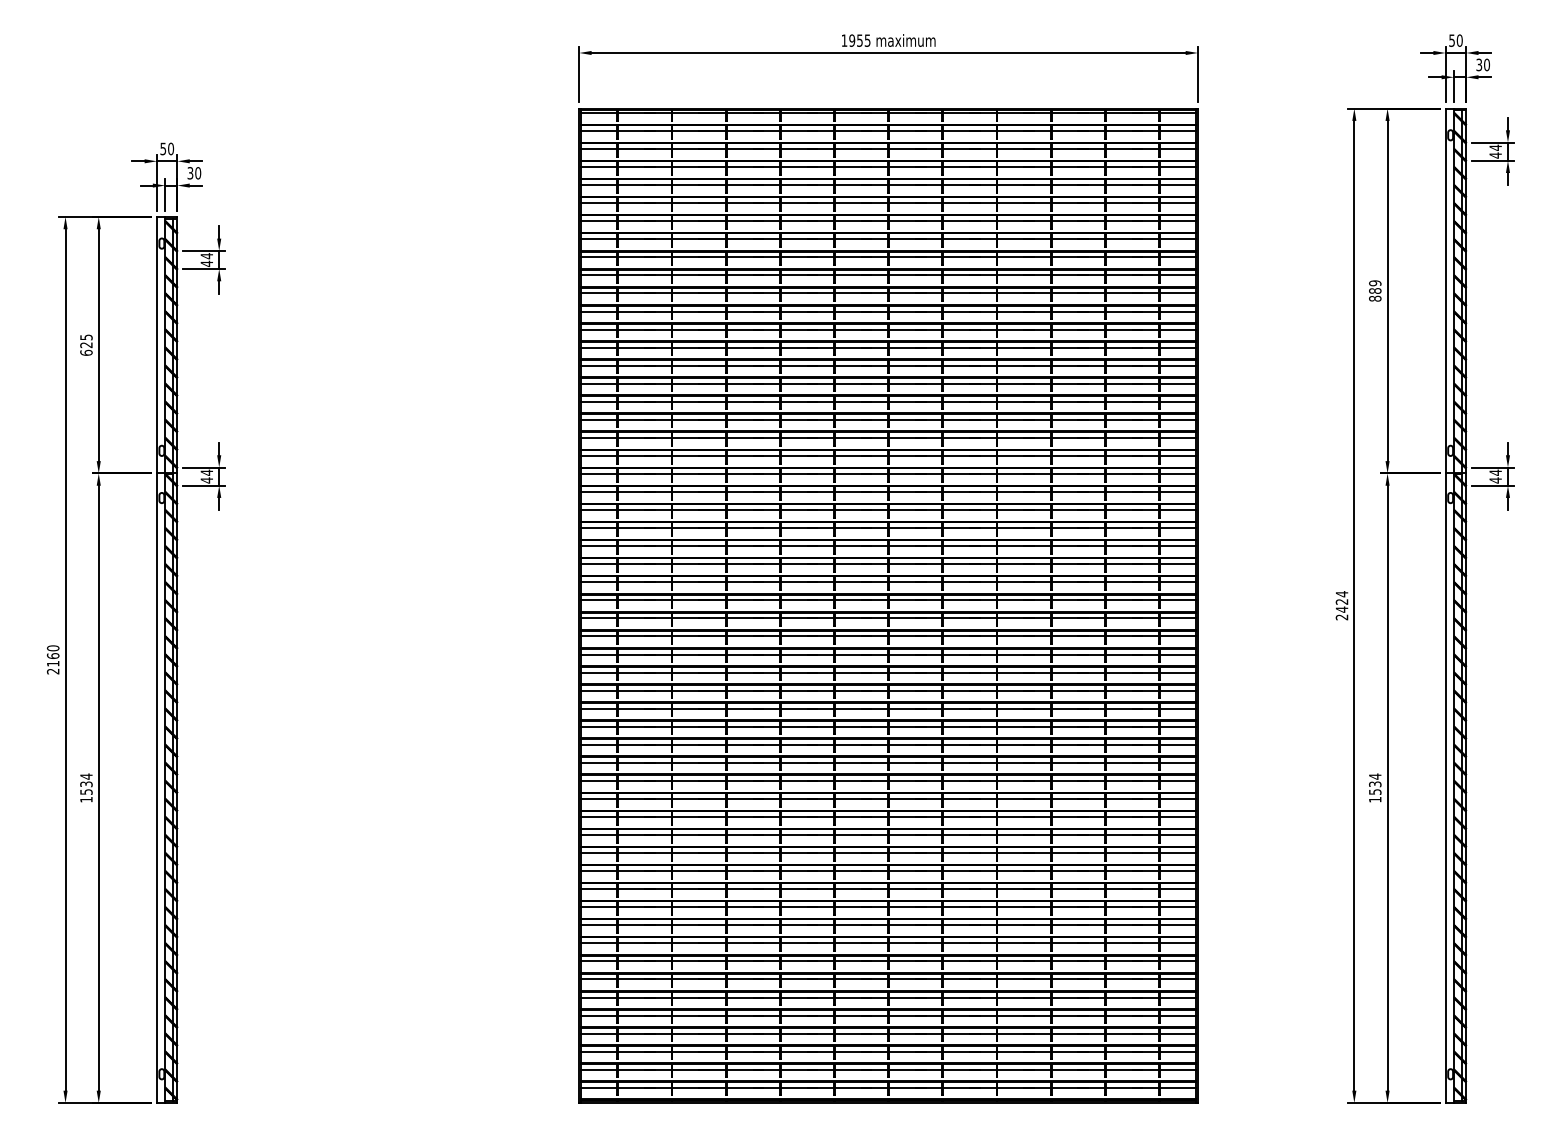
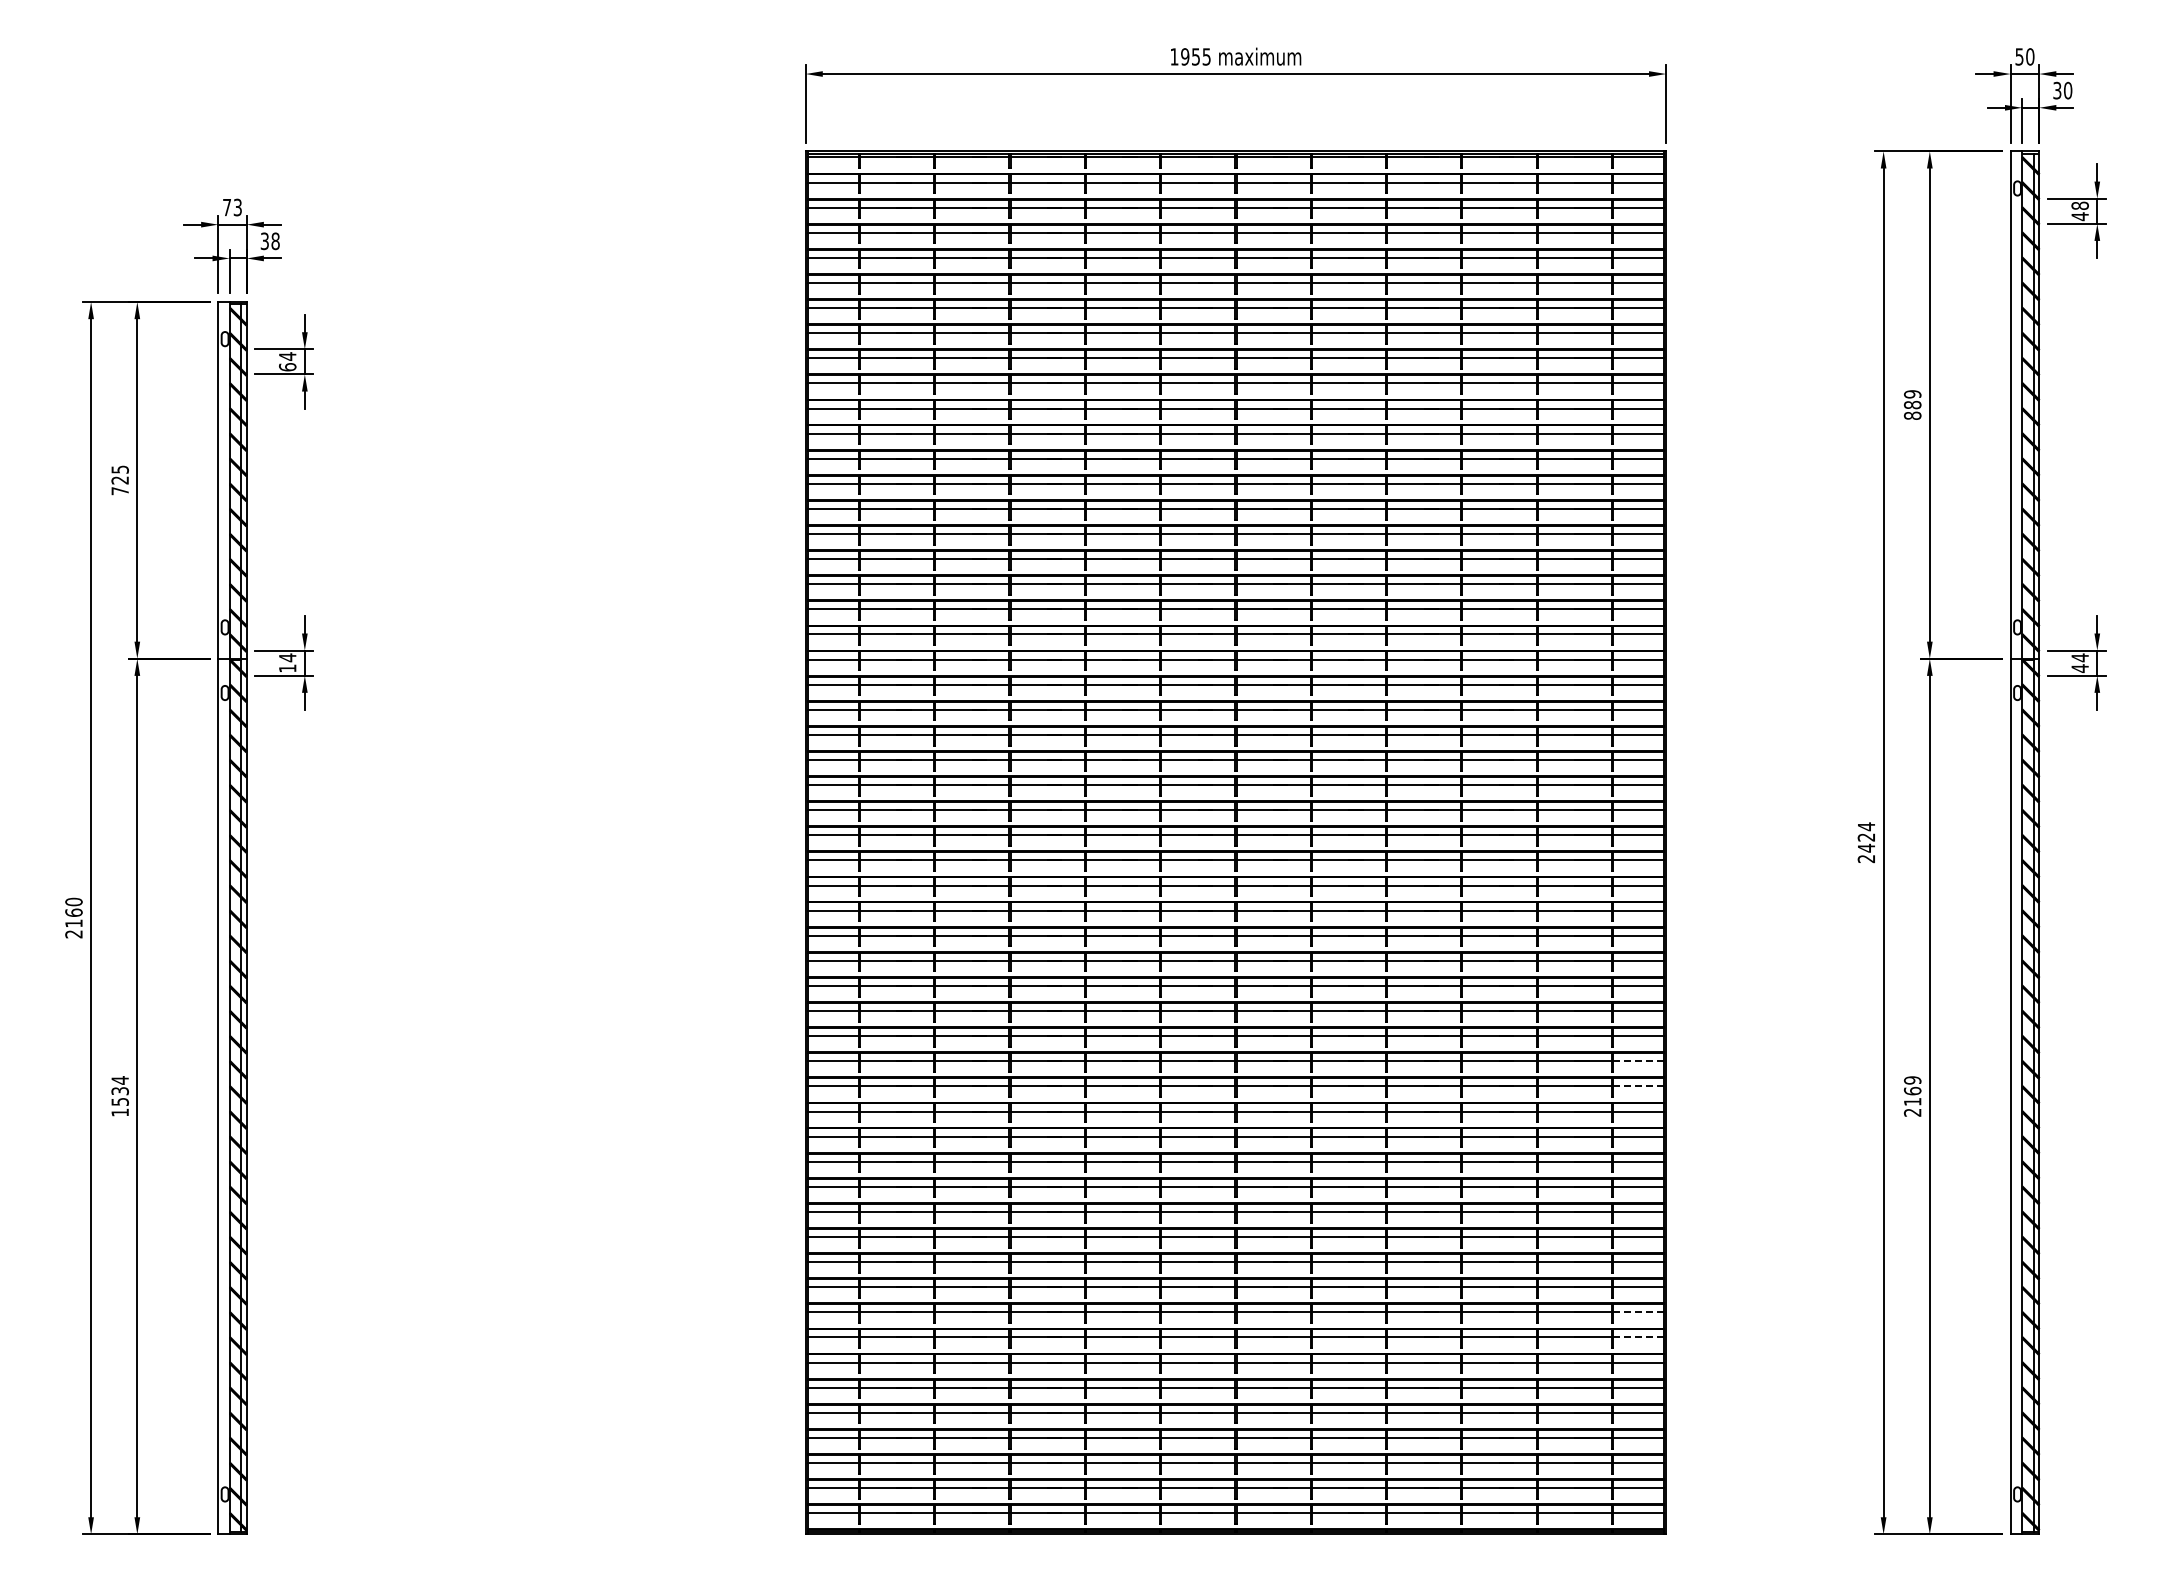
text: (1495, 147) -> (2079, 205), 44 -> 48
text: (167, 148) -> (232, 207), 50 -> 73
text: (198, 173) -> (275, 241), 30 -> 38
text: (206, 263) -> (287, 366), 44 -> 64
text: (85, 352) -> (119, 490), 625 -> 725
text: (206, 480) -> (287, 668), 44 -> 14
line: (1177, 762) -> (1637, 1061), solid -> dashed
line: (1177, 780) -> (1637, 1086), solid -> dashed
text: (1375, 788) -> (1912, 1096), 1534 -> 2169
line: (1177, 943) -> (1637, 1312), solid -> dashed
line: (1177, 961) -> (1637, 1337), solid -> dashed

